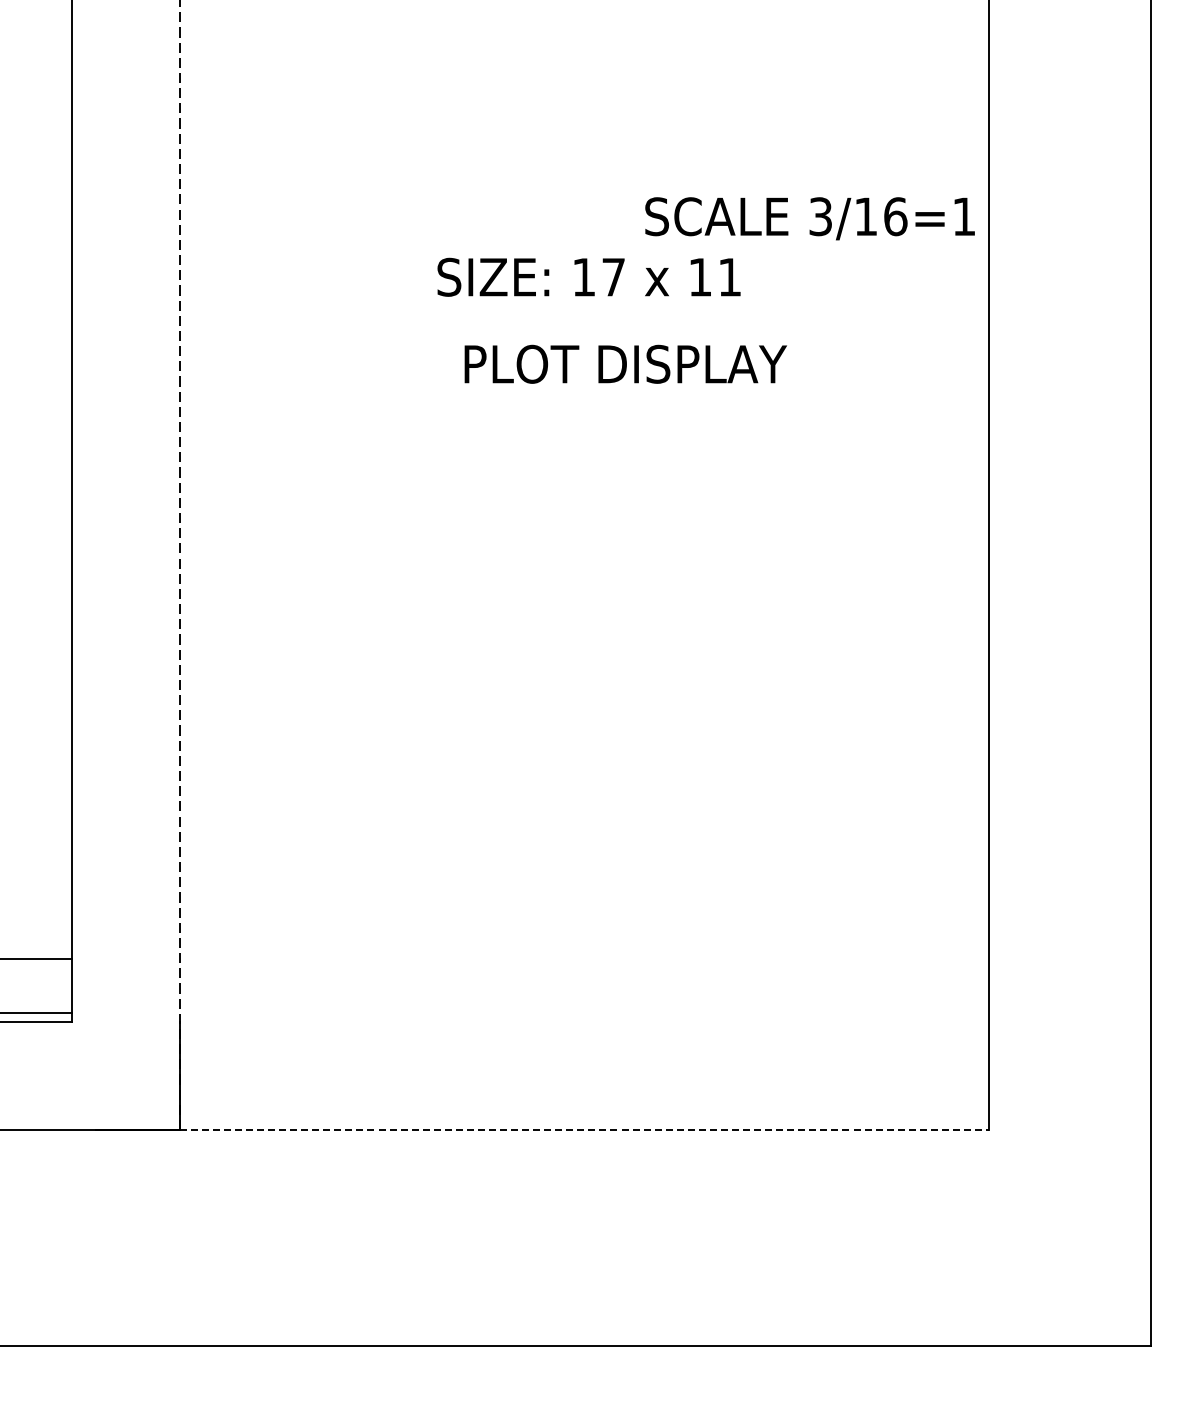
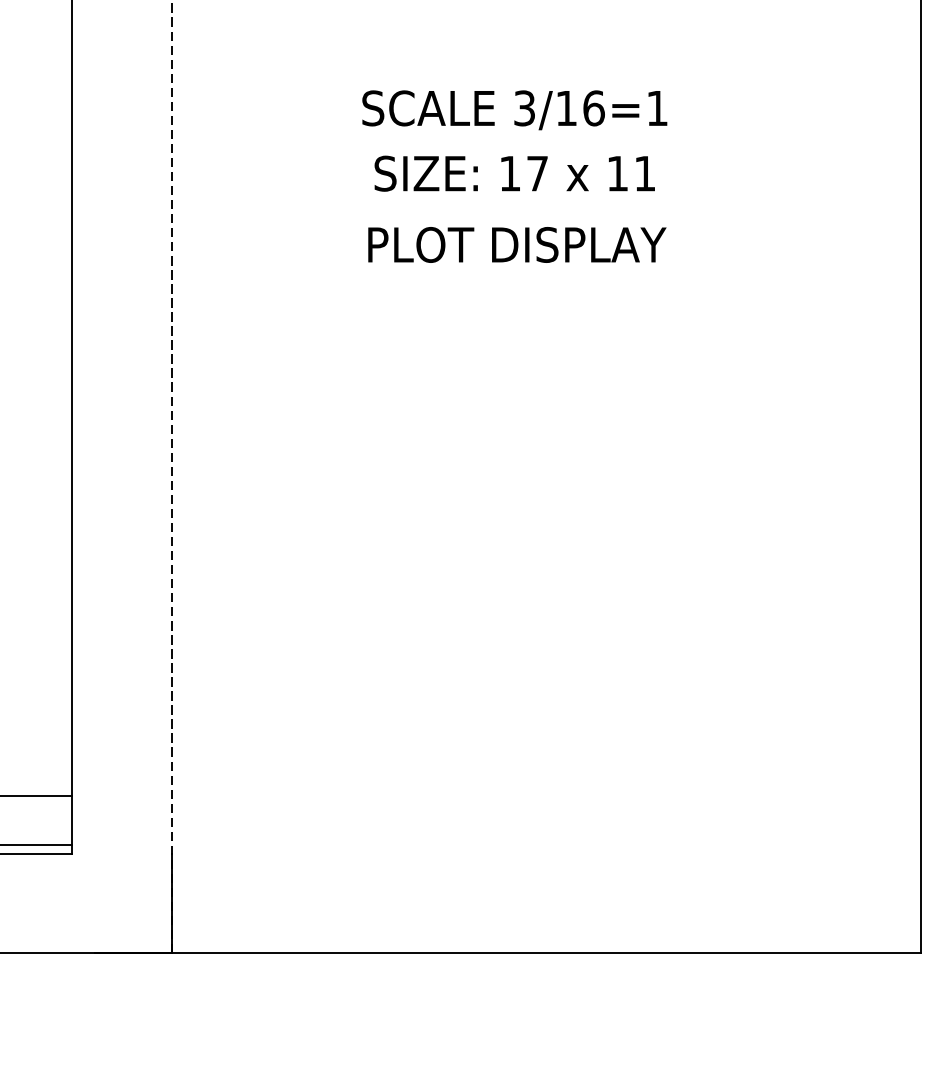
text: (809, 218) -> (514, 110), moved
text: (588, 276) -> (514, 172), moved
text: (625, 363) -> (517, 244), moved
line: (584, 1130) -> (546, 953), dashed -> solid

